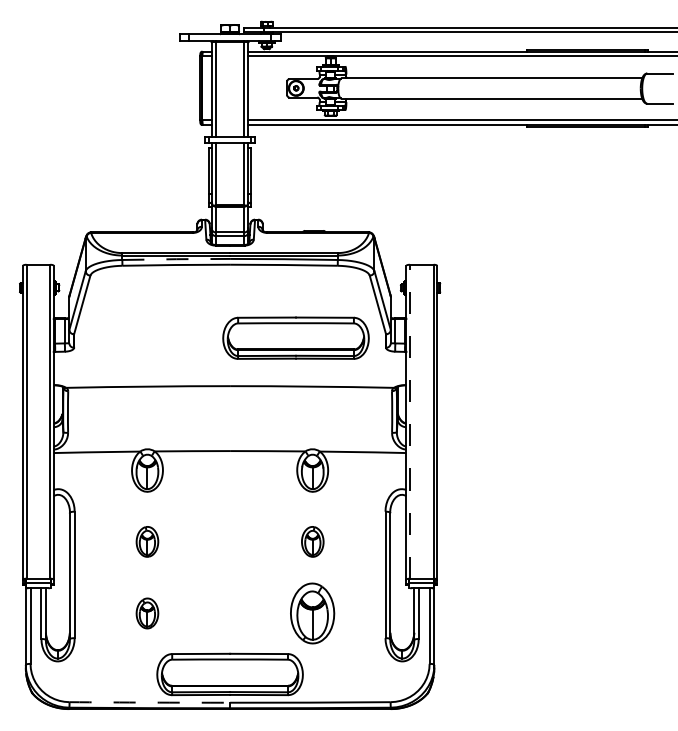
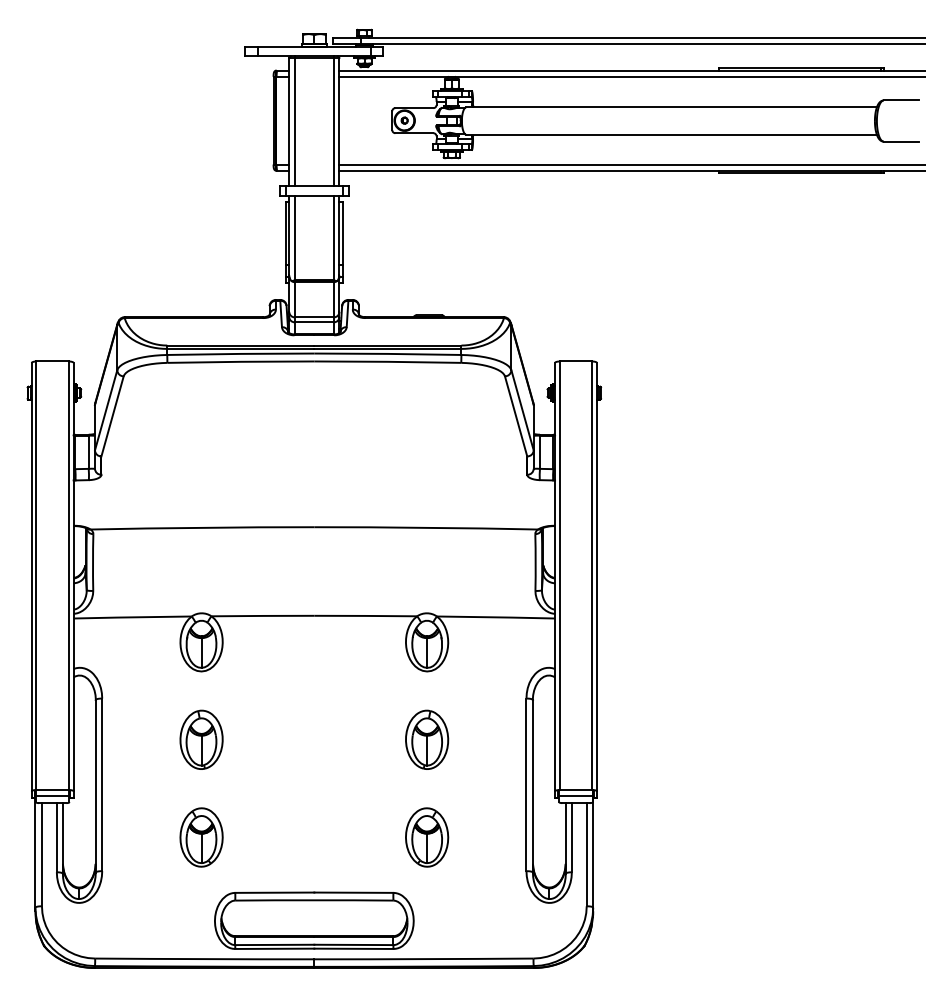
line: (175, 258) -> (240, 353), dashed -> solid
part: (296, 338) -> (404, 461), removed
line: (409, 421) -> (559, 575), dashed -> solid
part: (147, 541) -> (201, 739), size x1.43
part: (312, 541) -> (427, 739), size x1.43
part: (147, 613) -> (201, 837), size x1.43
part: (312, 613) -> (427, 837), size x0.71
arc: (149, 702) -> (204, 959), dashed -> solid

